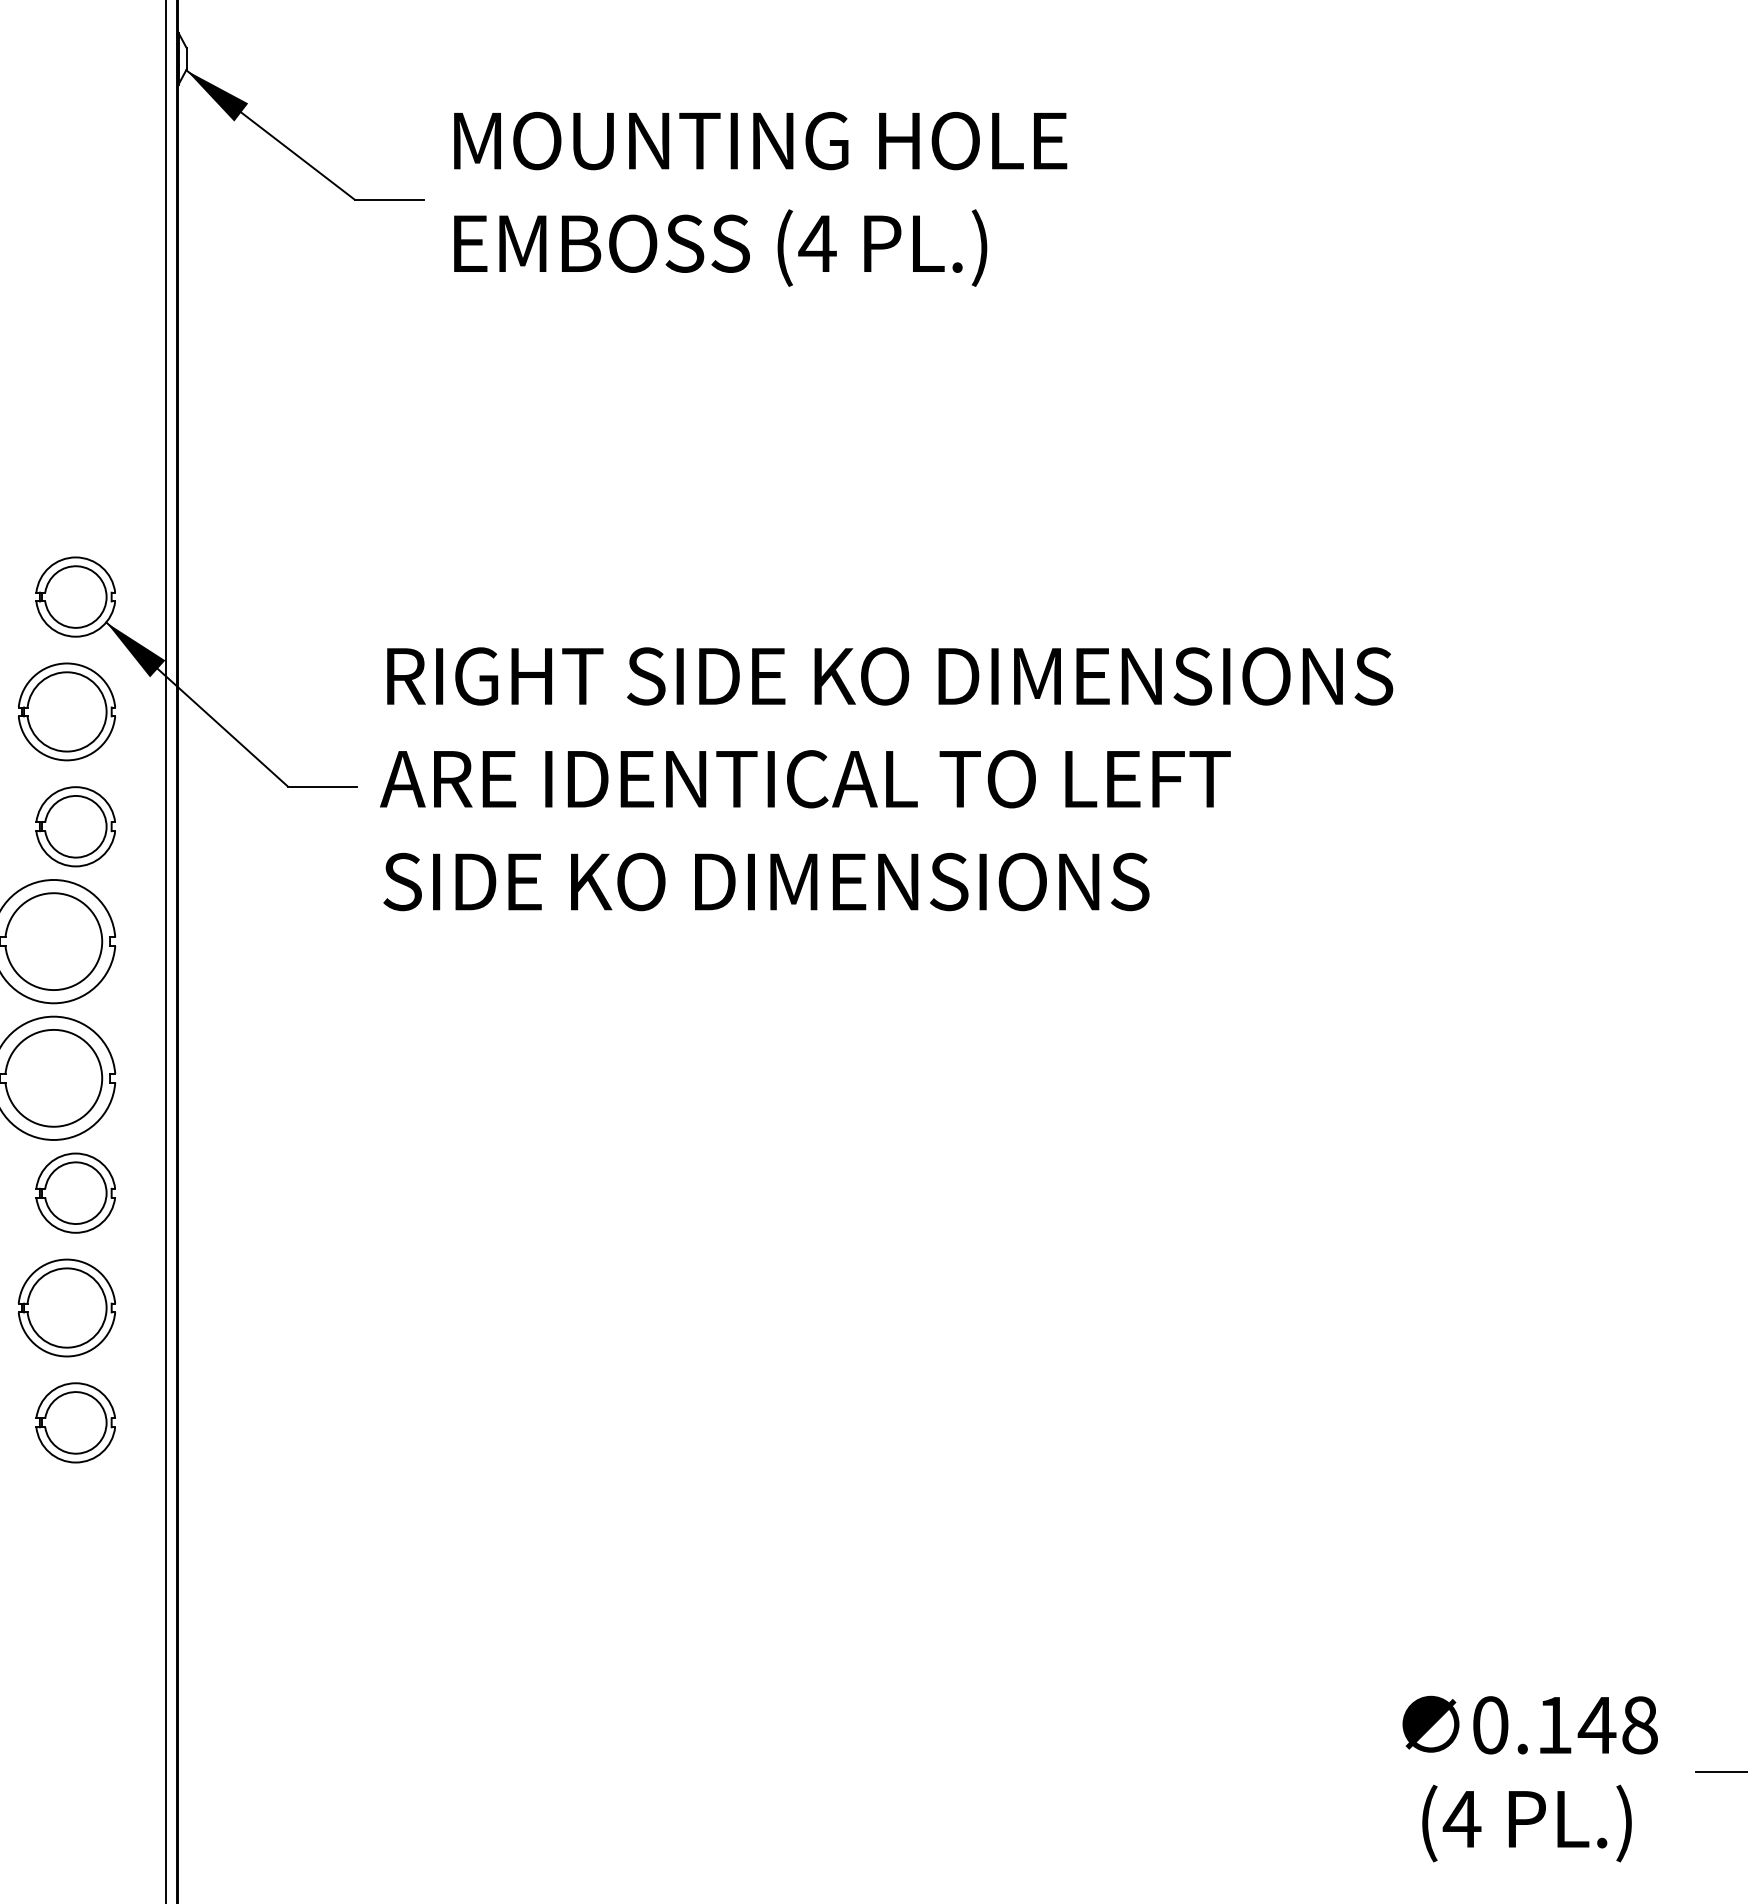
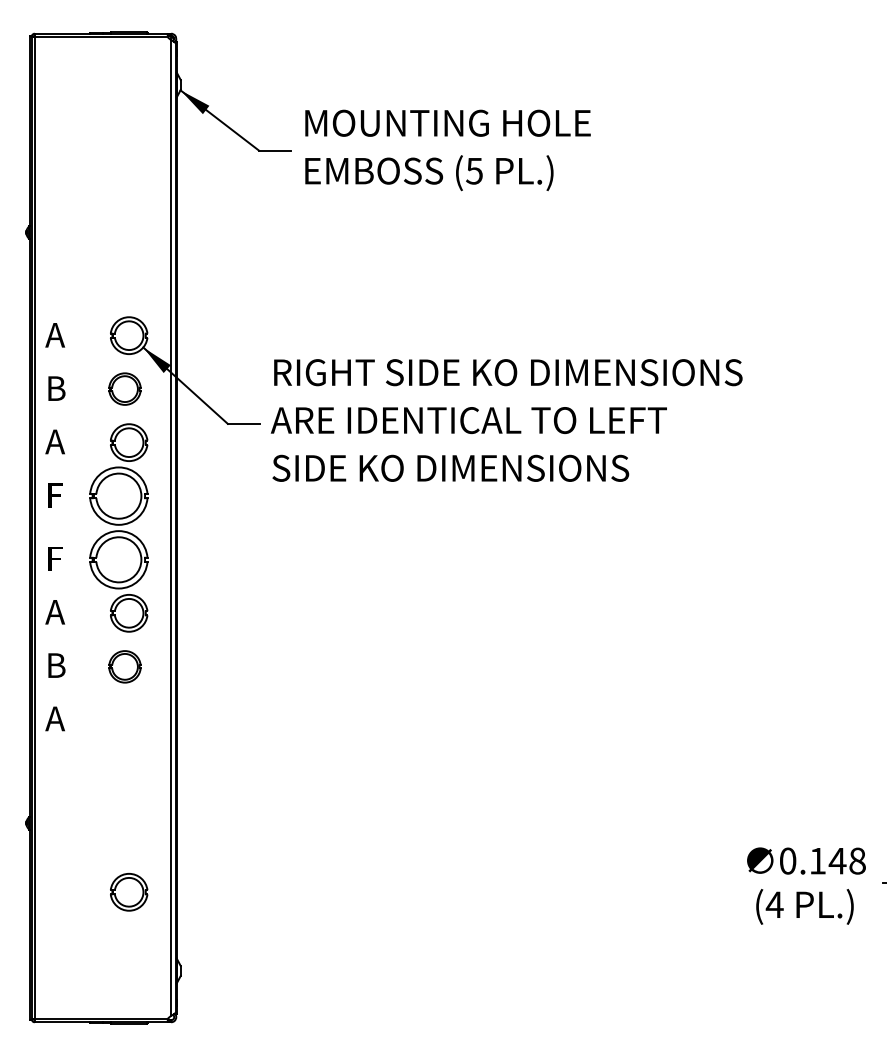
text: (817, 244) -> (474, 171), (4 -> (5
part: (65, 710) -> (124, 388), size x0.7
part: (65, 1307) -> (124, 666), size x0.7
part: (76, 1423) -> (129, 892), moved

